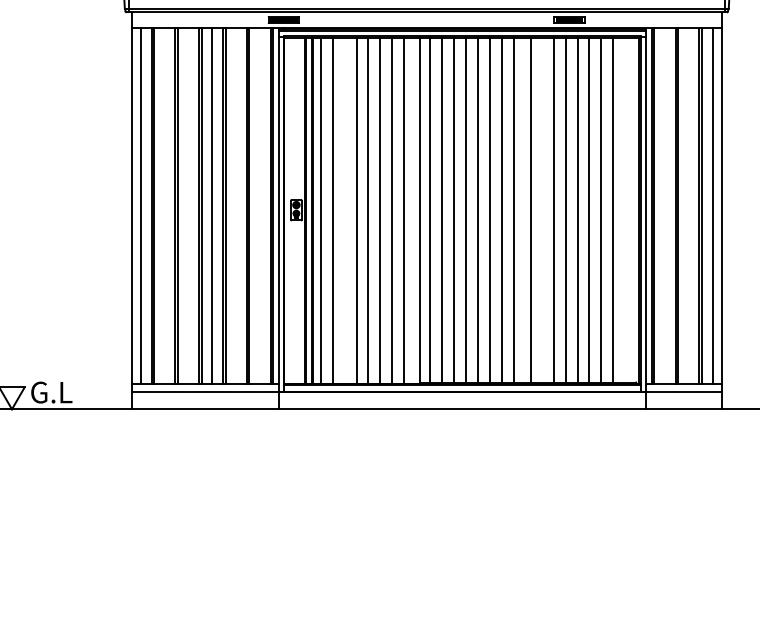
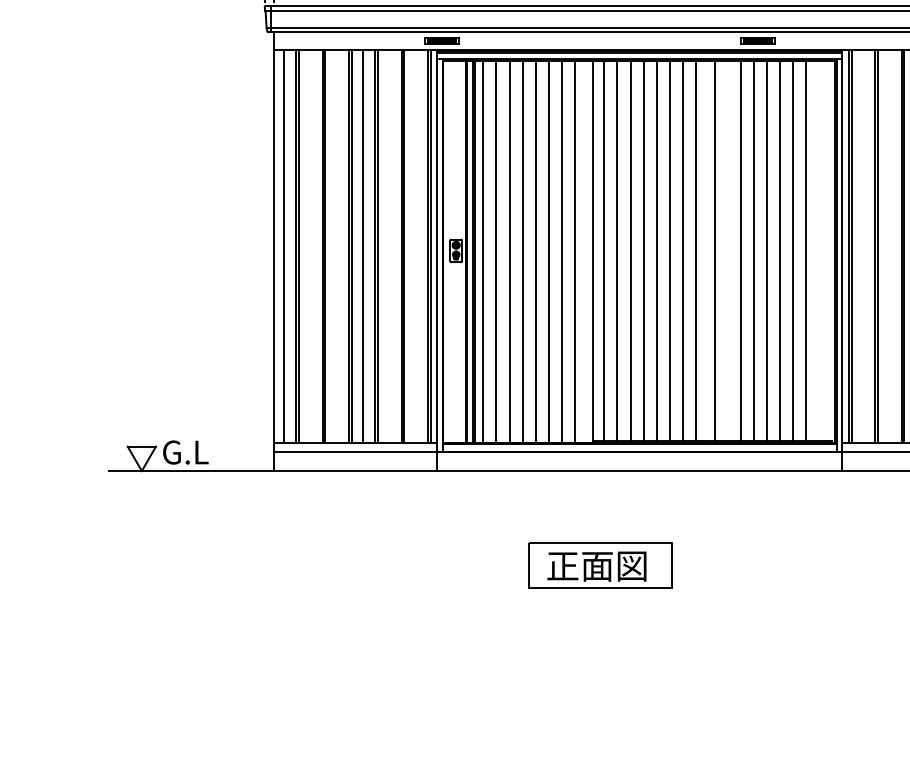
line: (344, 210) -> (509, 251), added
part: (426, 494) -> (600, 565), added

